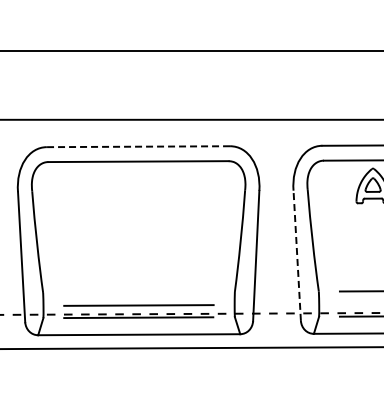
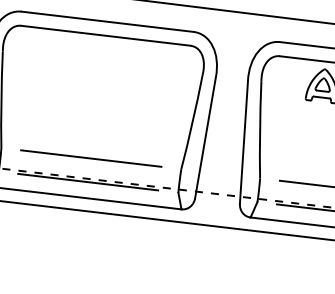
line: (138, 146) -> (107, 21), dashed -> solid
line: (297, 255) -> (244, 142), dashed -> solid
line: (138, 305) -> (90, 158), moved

